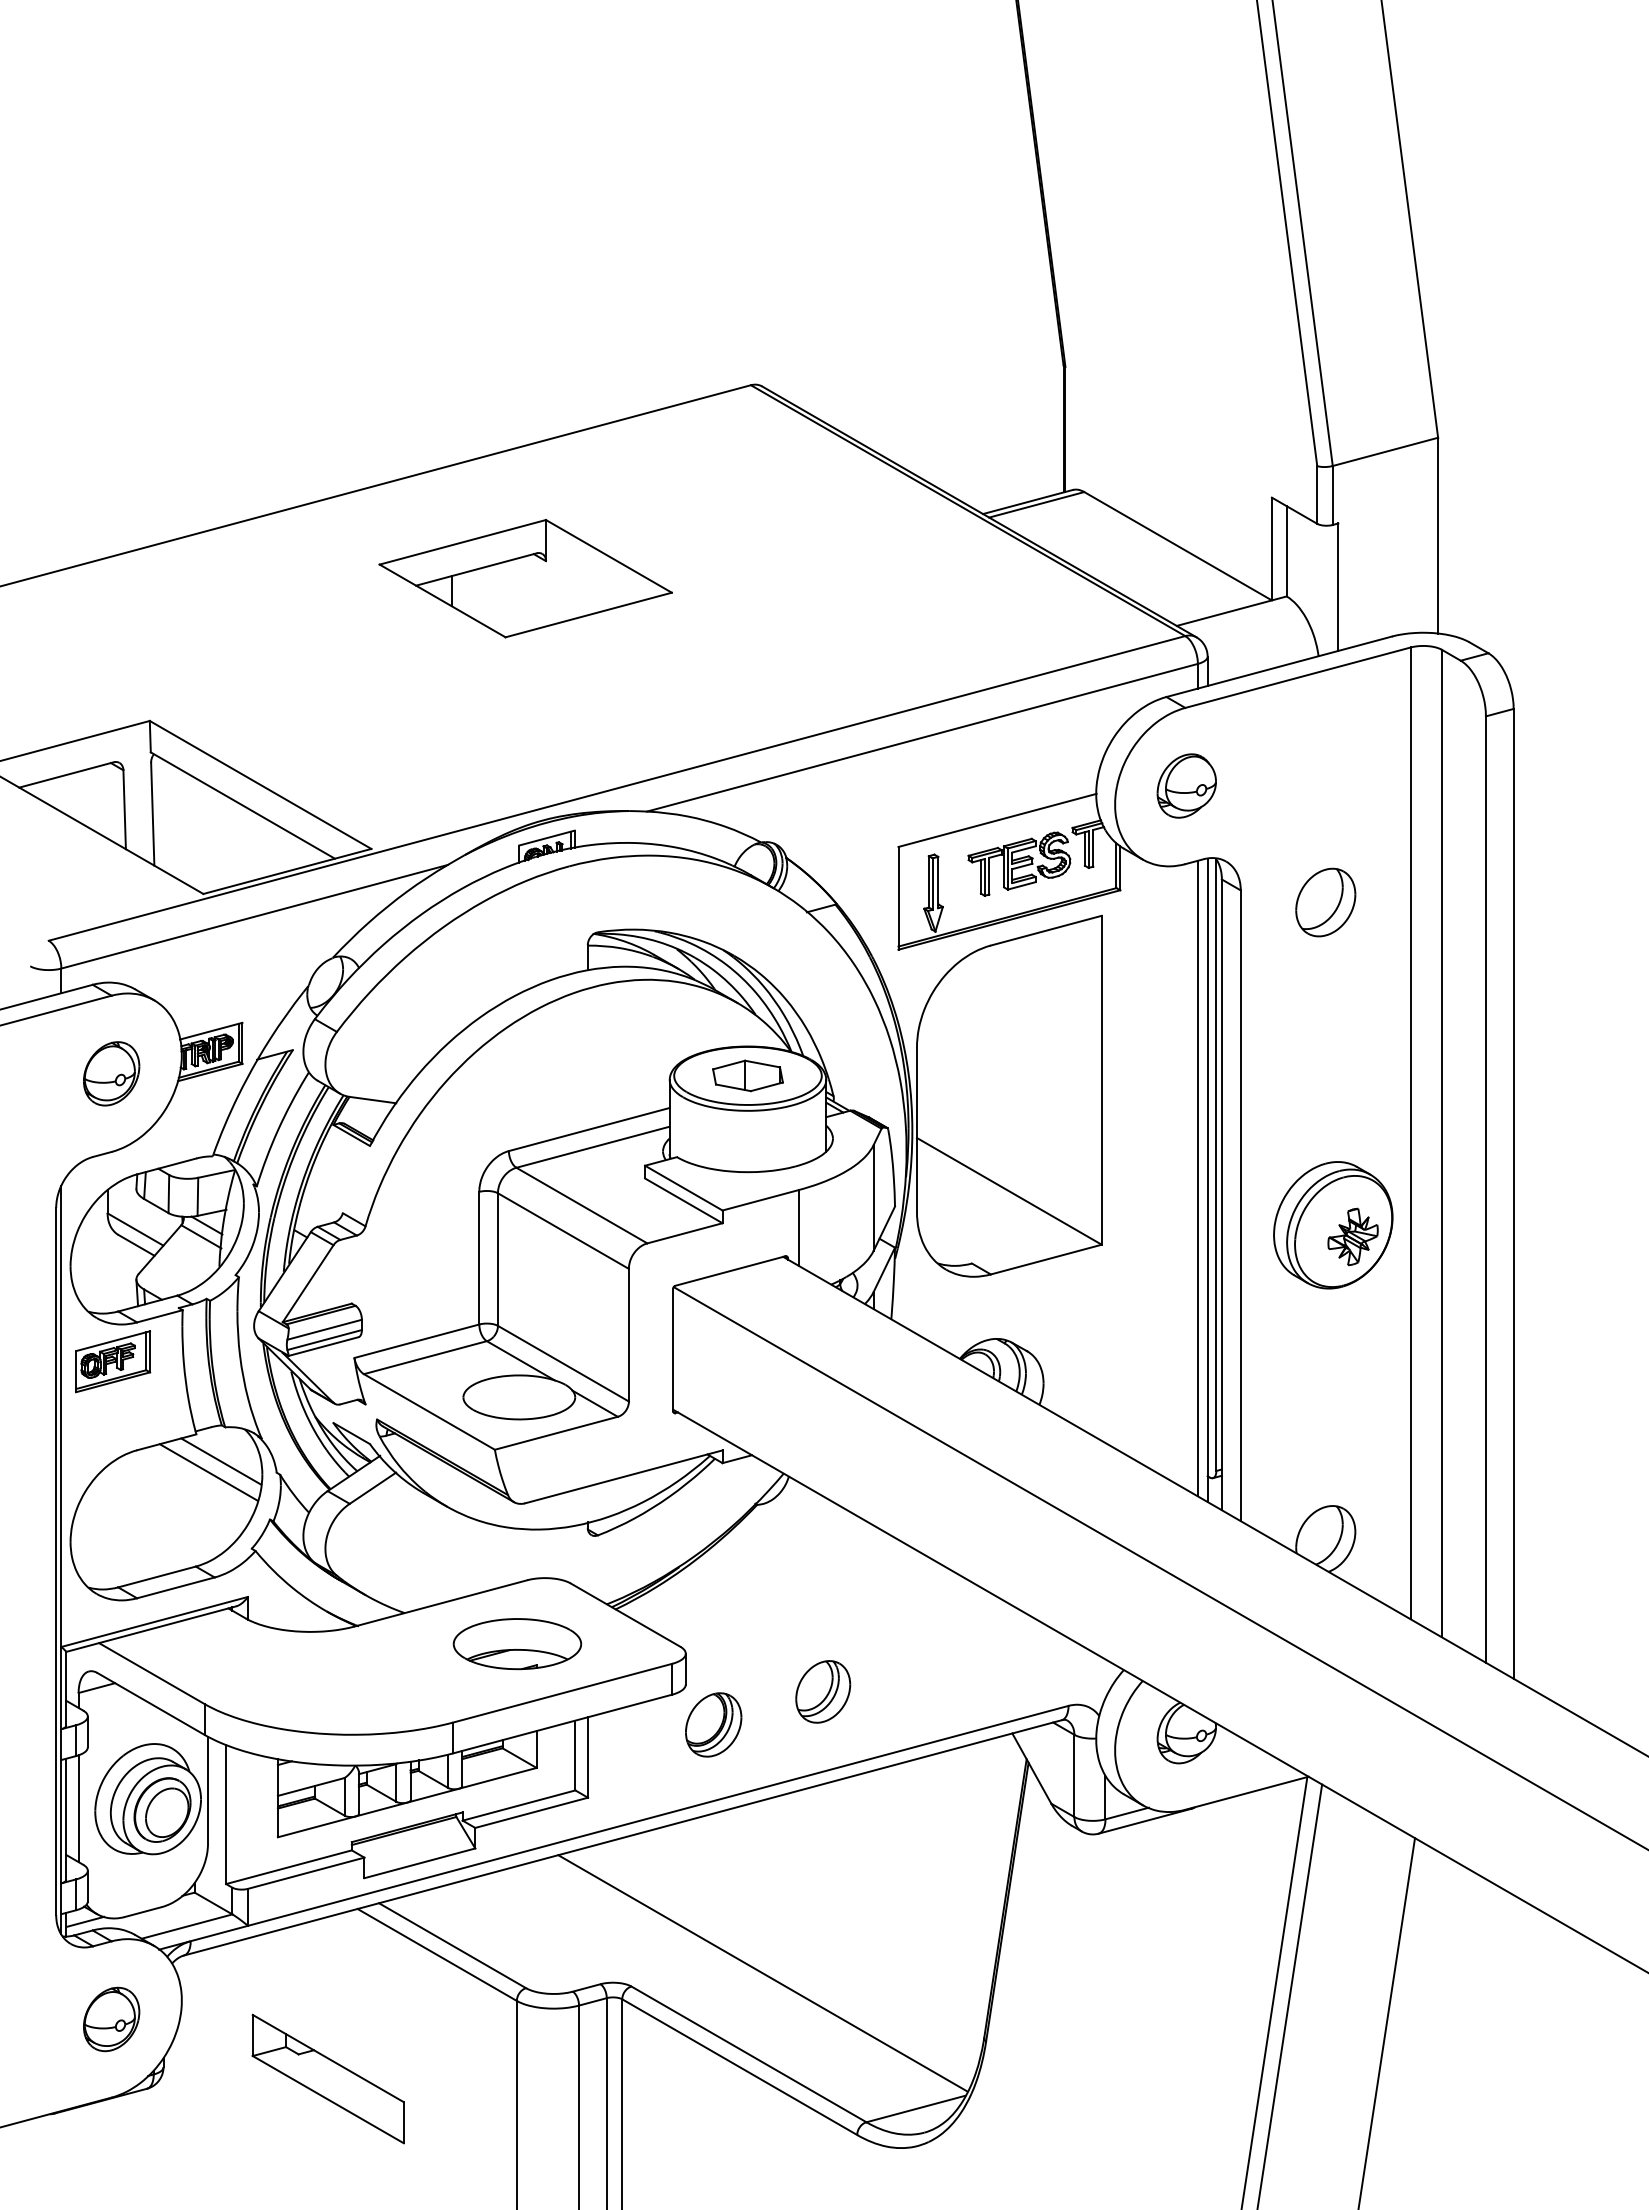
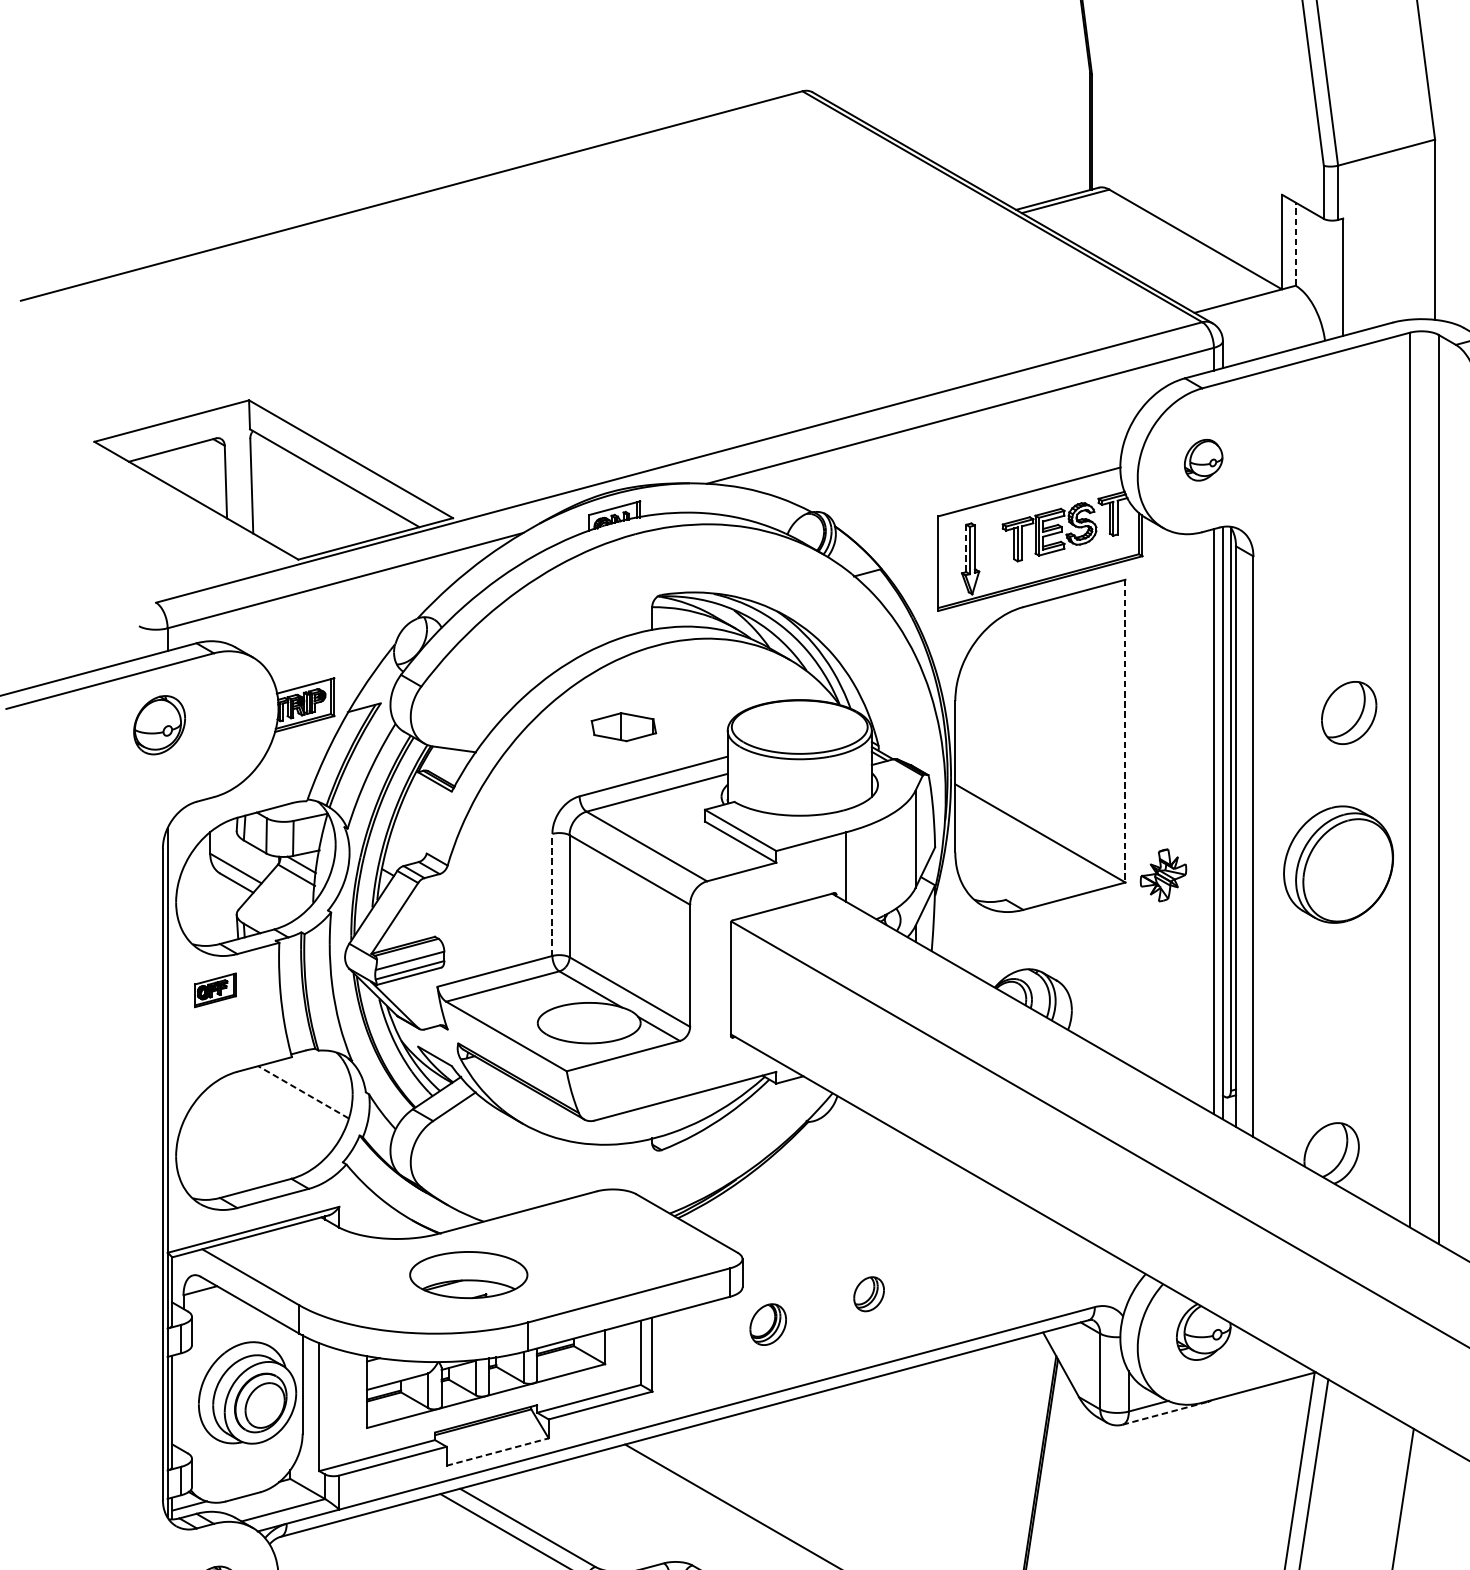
line: (1286, 550) -> (1295, 243), solid -> dashed
part: (525, 578) -> (594, 269), removed
part: (1186, 785) -> (1203, 459), size x0.7
line: (928, 881) -> (965, 548), solid -> dashed
part: (1325, 902) -> (1348, 712), moved
part: (111, 1073) -> (159, 724), moved
part: (747, 1075) -> (623, 726), moved
line: (1101, 1080) -> (1125, 731), solid -> dashed
part: (1352, 1236) -> (1162, 874), moved
line: (479, 1257) -> (552, 894), solid -> dashed
part: (113, 1361) -> (215, 990), size x0.6
line: (221, 1461) -> (315, 1082), removed
line: (208, 1472) -> (303, 1092), solid -> dashed
part: (517, 1644) -> (468, 1275), moved
part: (823, 1691) -> (869, 1293), size x0.6
part: (713, 1724) -> (768, 1324), size x0.7
line: (78, 1808) -> (183, 1401), removed
line: (1144, 1821) -> (1164, 1413), solid -> dashed
line: (420, 1863) -> (498, 1452), solid -> dashed

